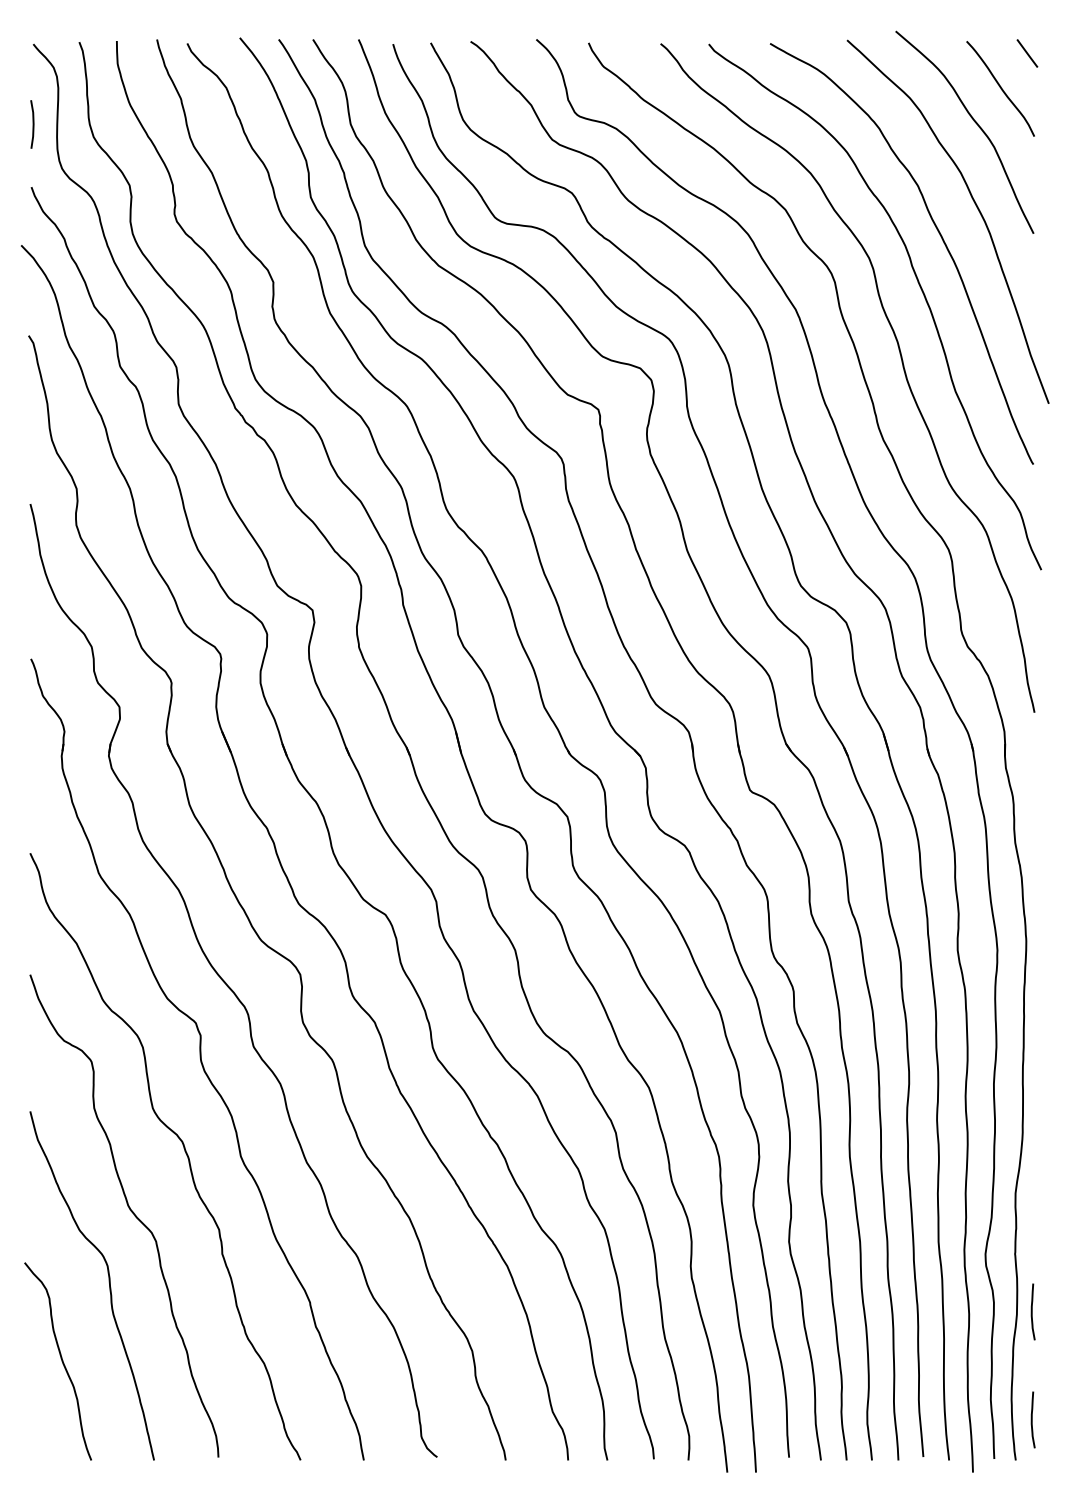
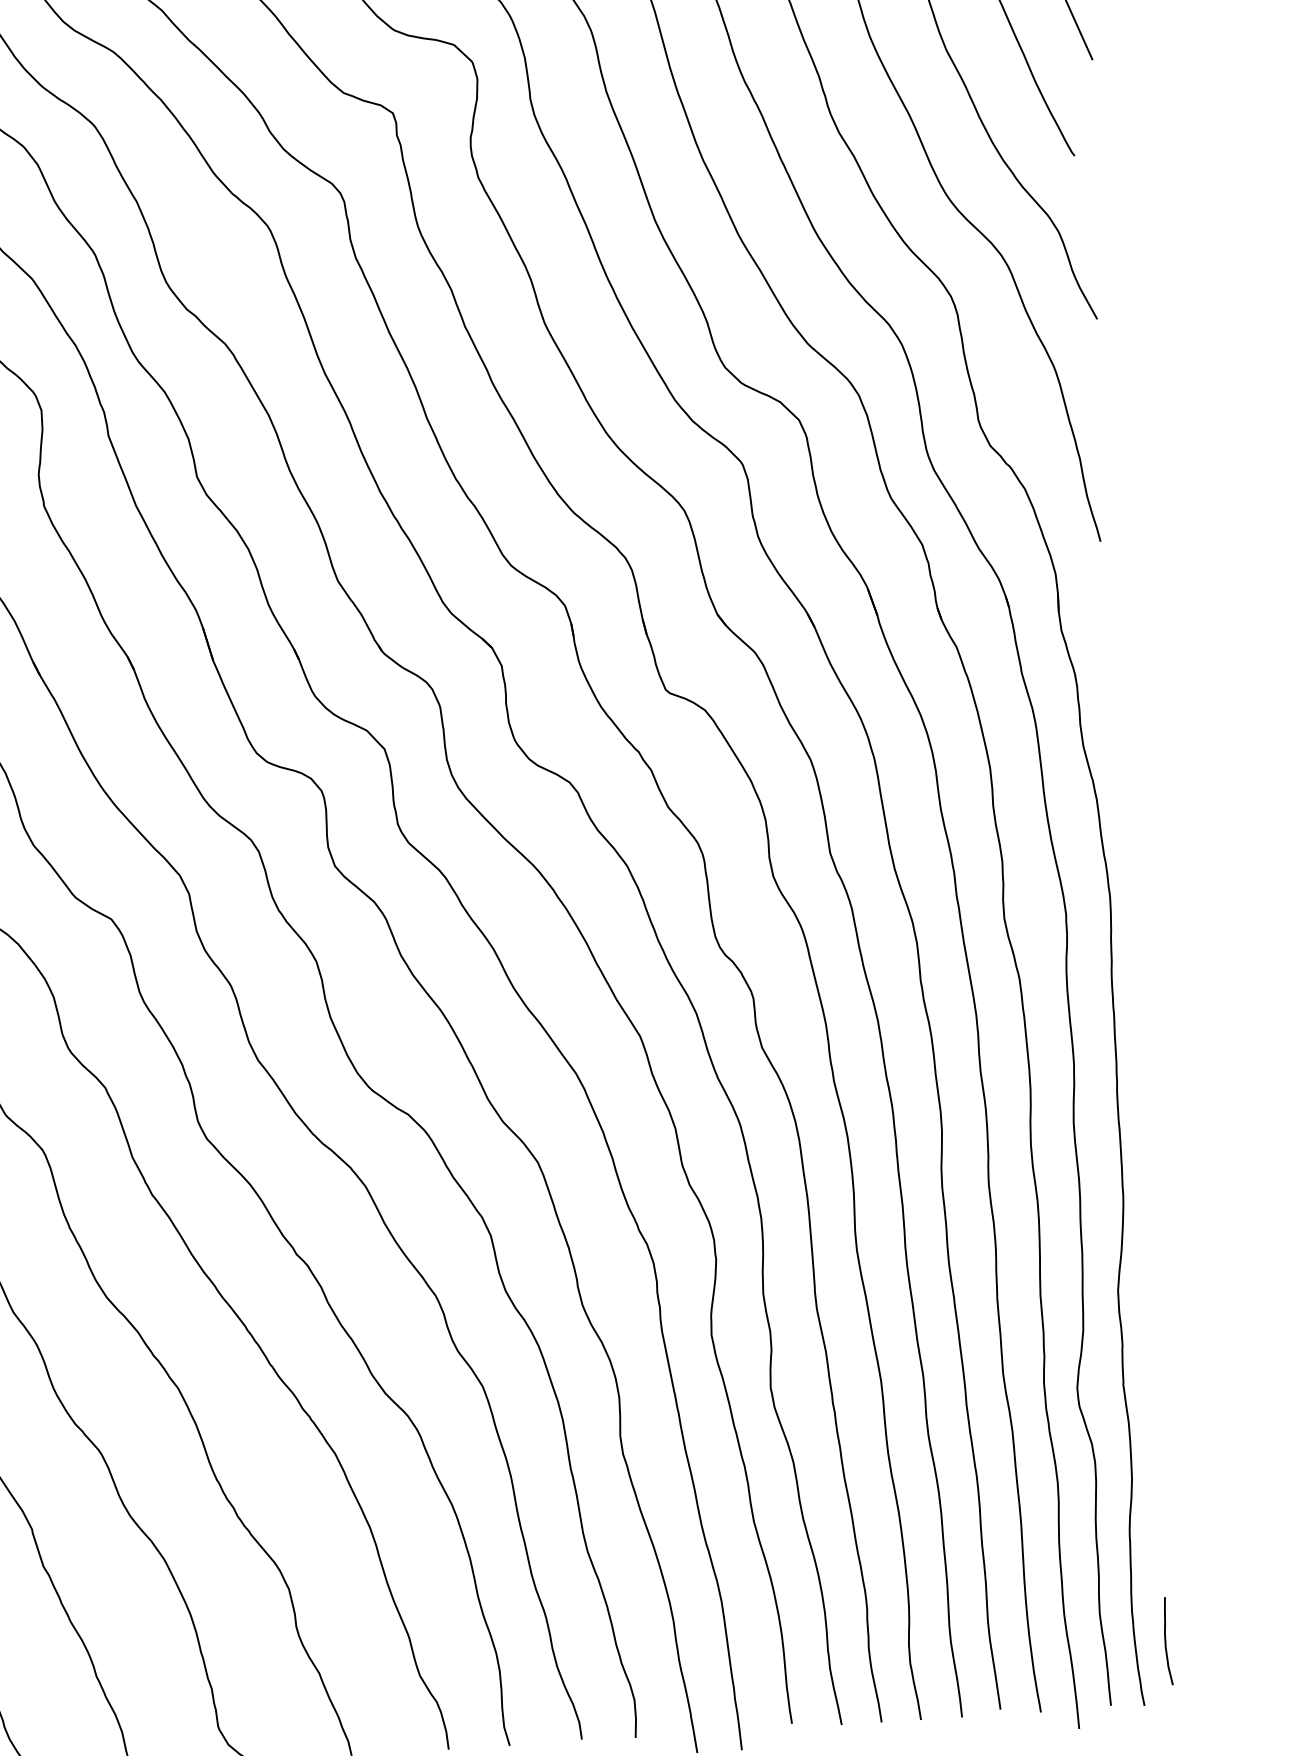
curve: (1032, 1311) -> (1155, 1472), removed

